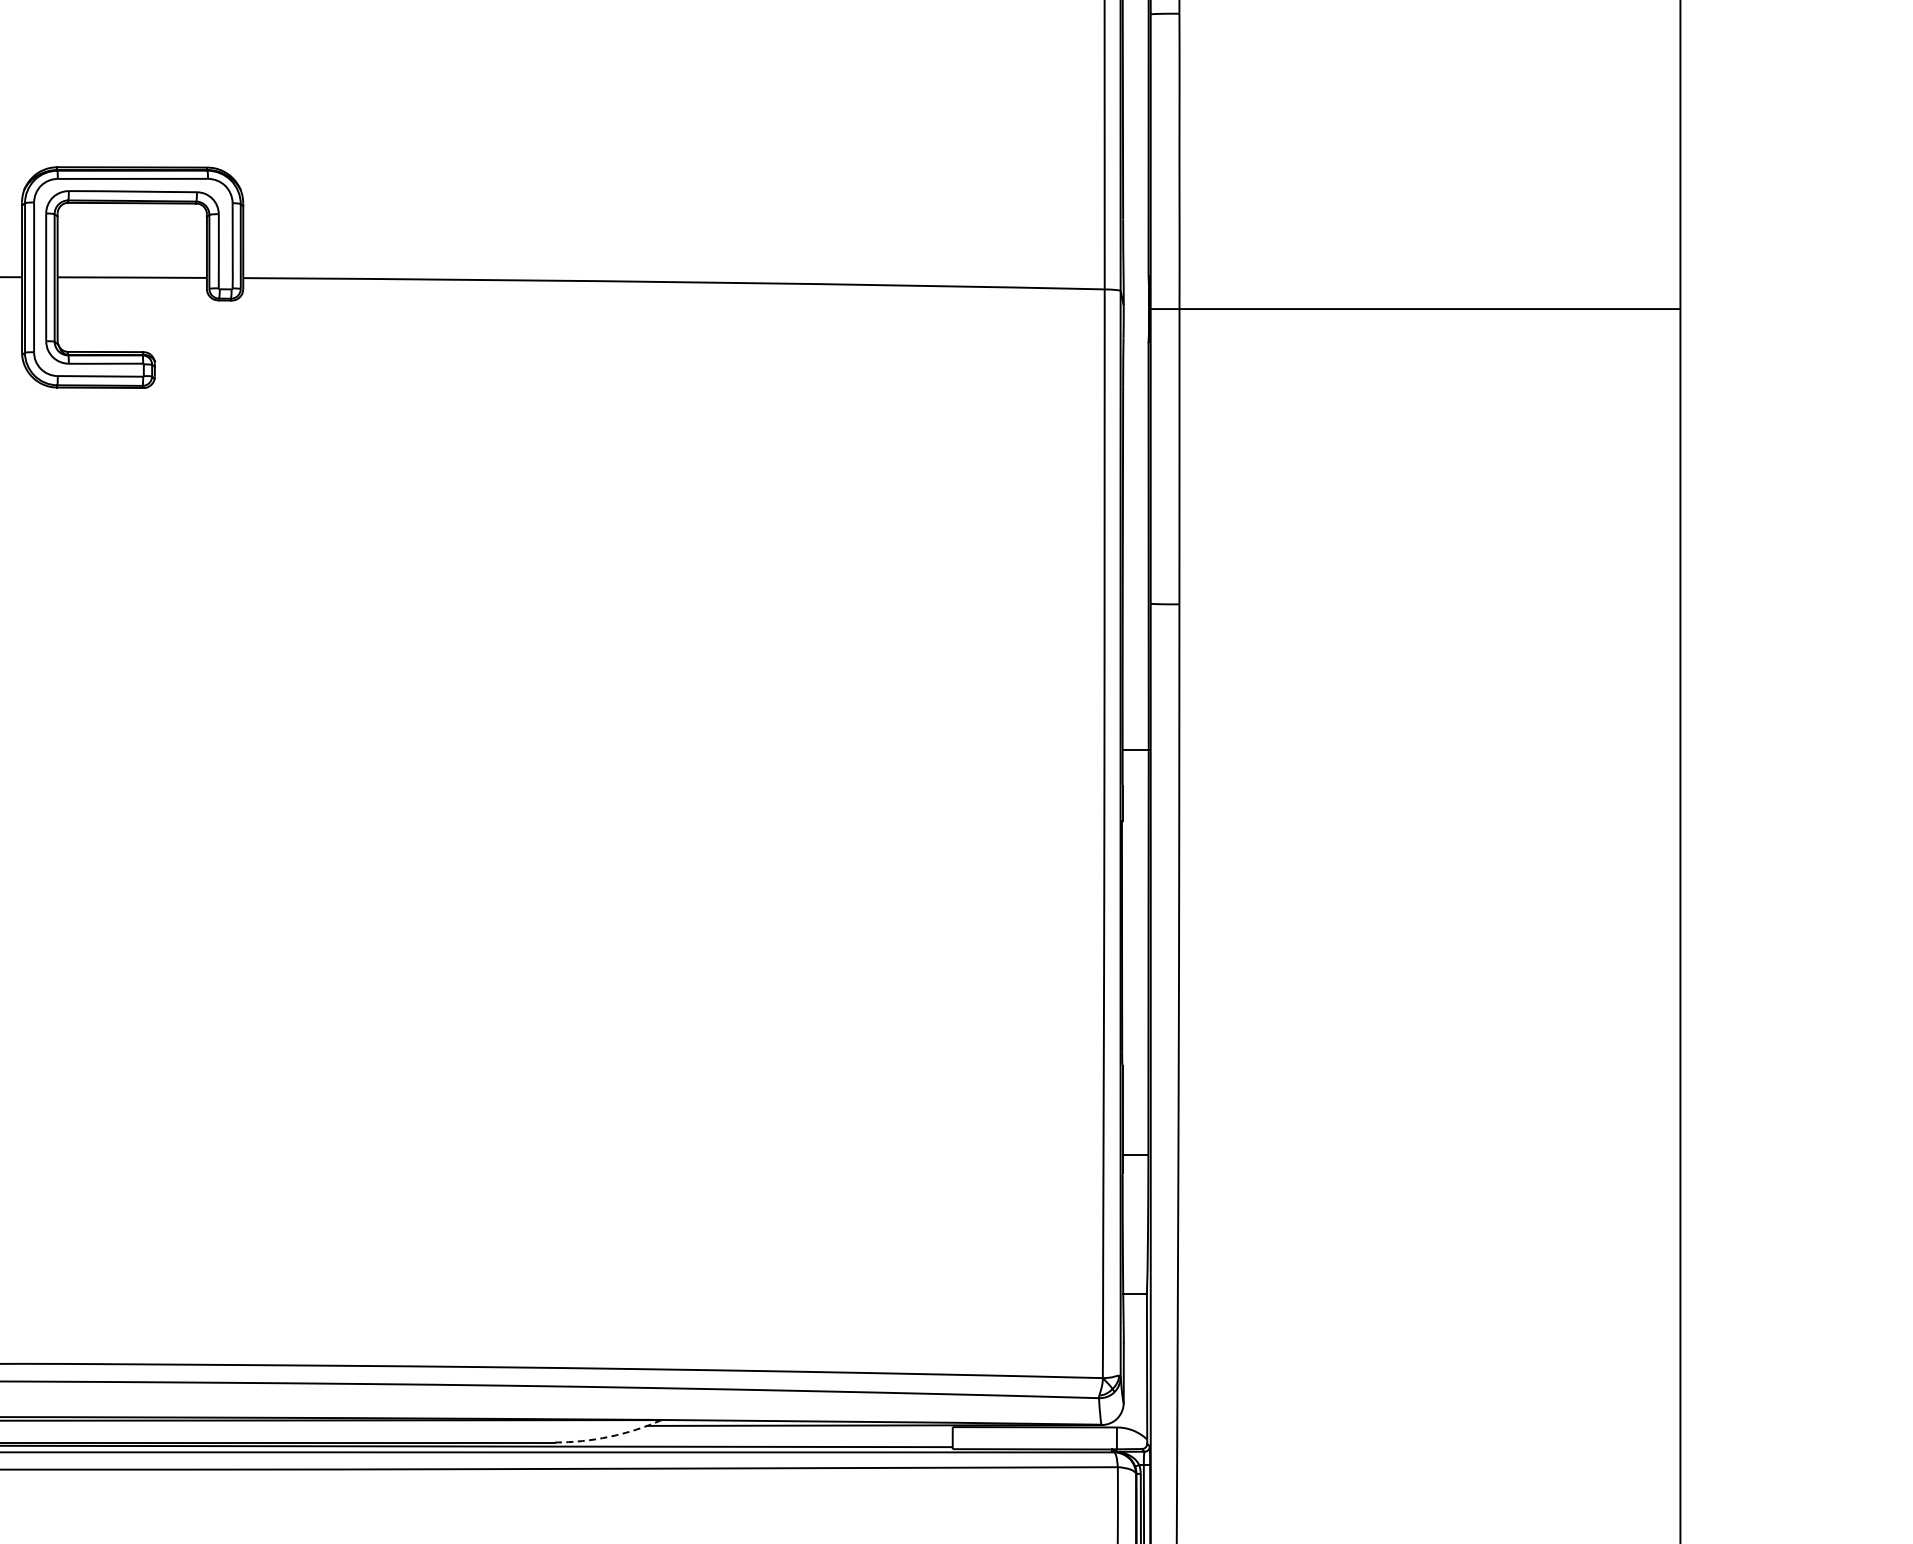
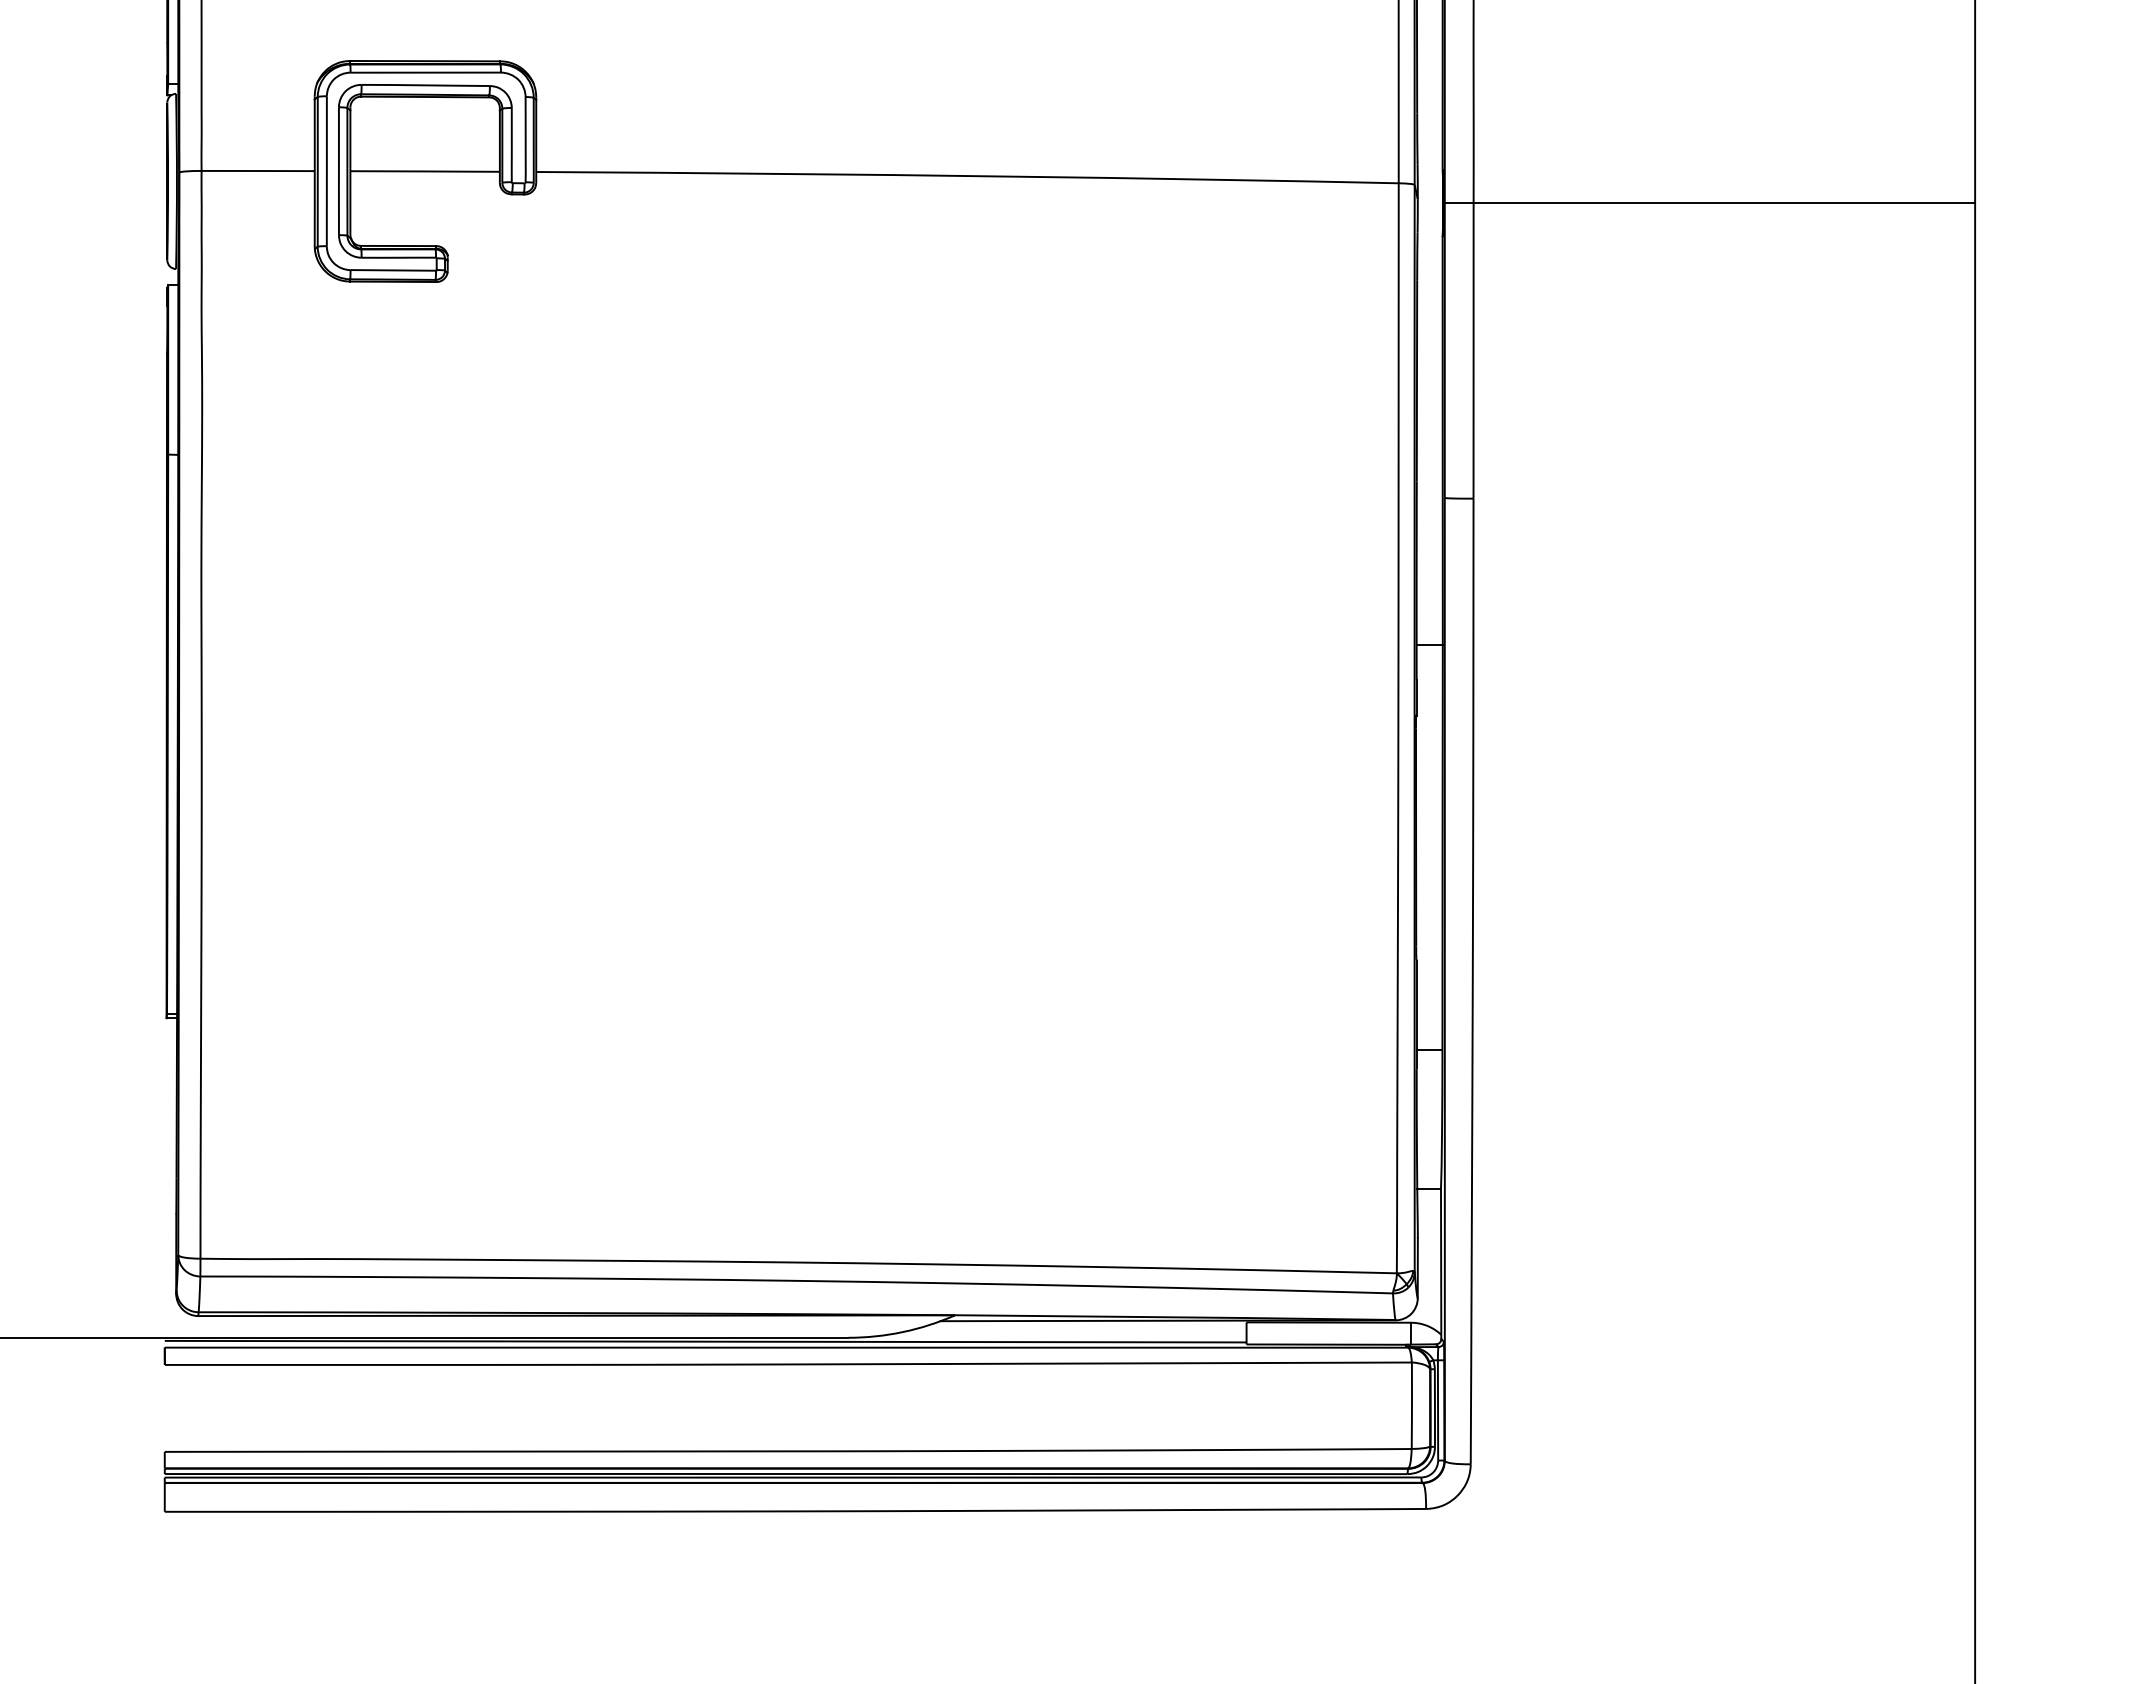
arc: (609, 1437) -> (902, 1332), dashed -> solid

